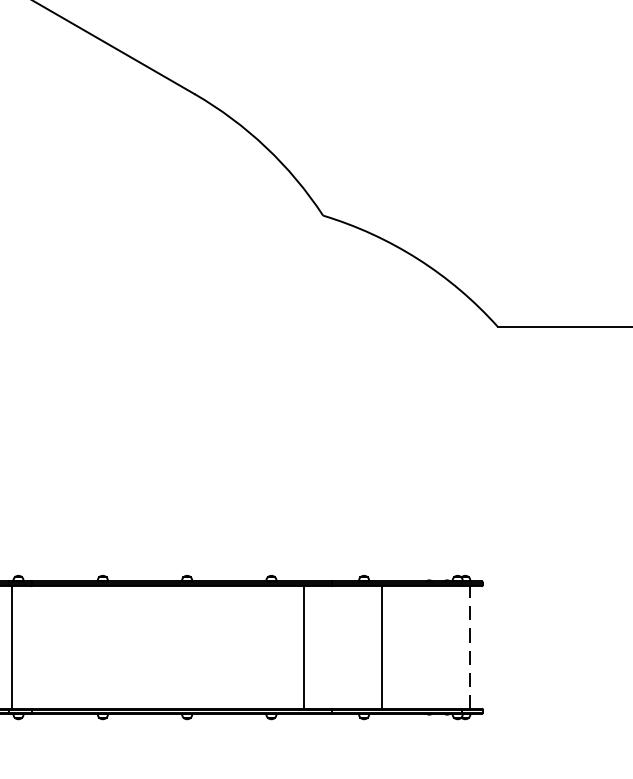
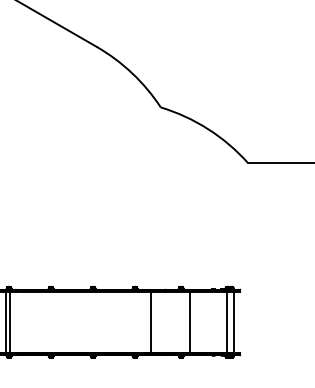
line: (21, 645) -> (10, 321), added
line: (455, 645) -> (226, 321), added
line: (469, 645) -> (233, 321), dashed -> solid

